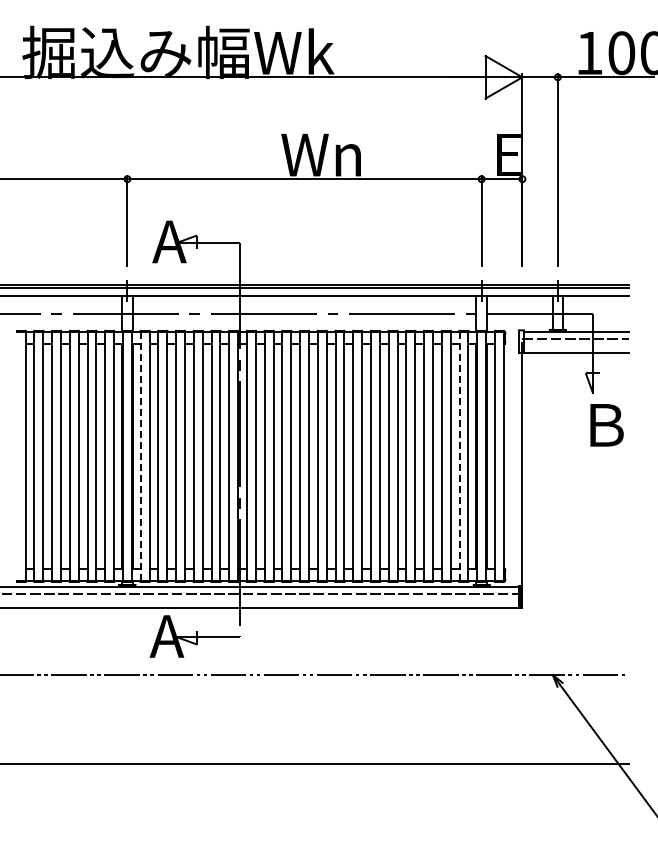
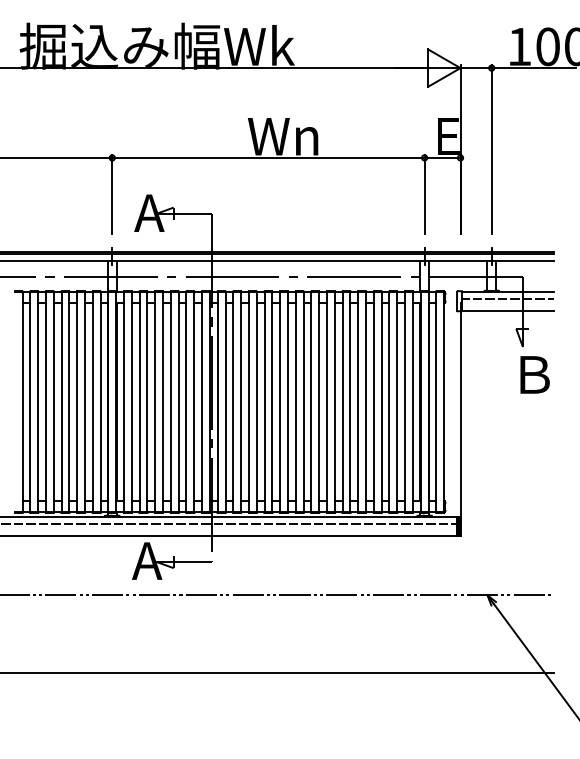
line: (140, 456) -> (123, 402), dashed -> solid
line: (459, 456) -> (405, 402), dashed -> solid

